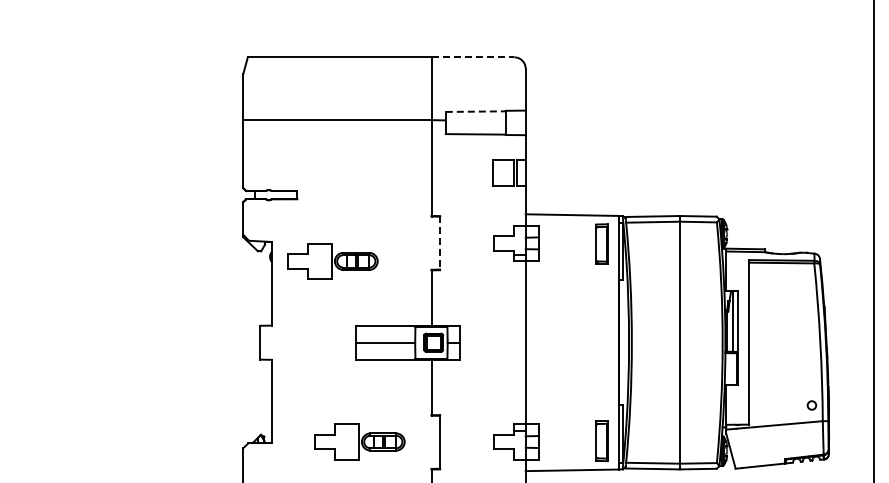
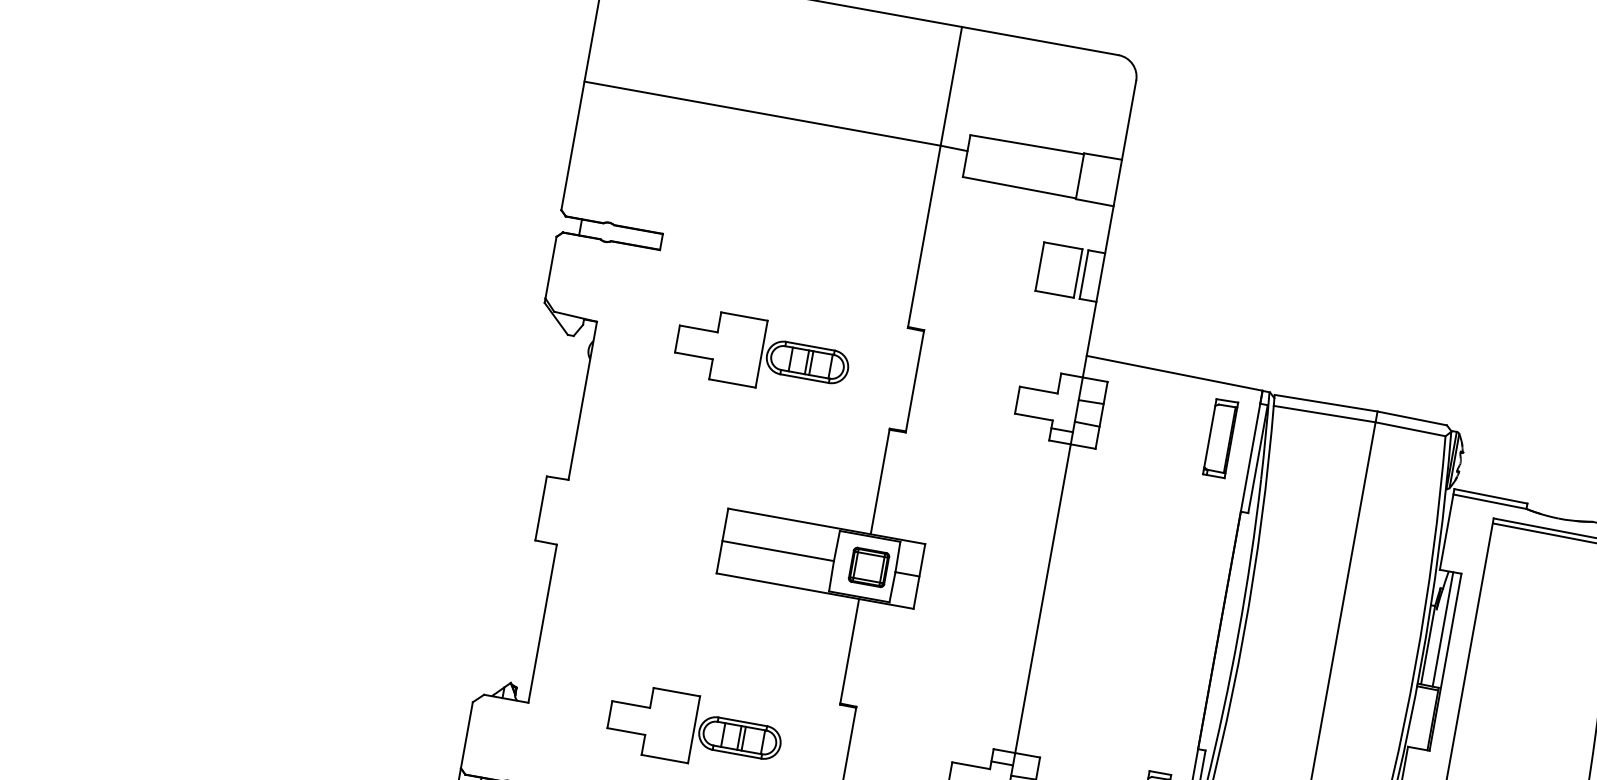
line: (473, 57) -> (1041, 41), dashed -> solid
line: (475, 111) -> (1026, 144), dashed -> solid
line: (440, 243) -> (915, 382), dashed -> solid
part: (332, 261) -> (762, 354), moved

